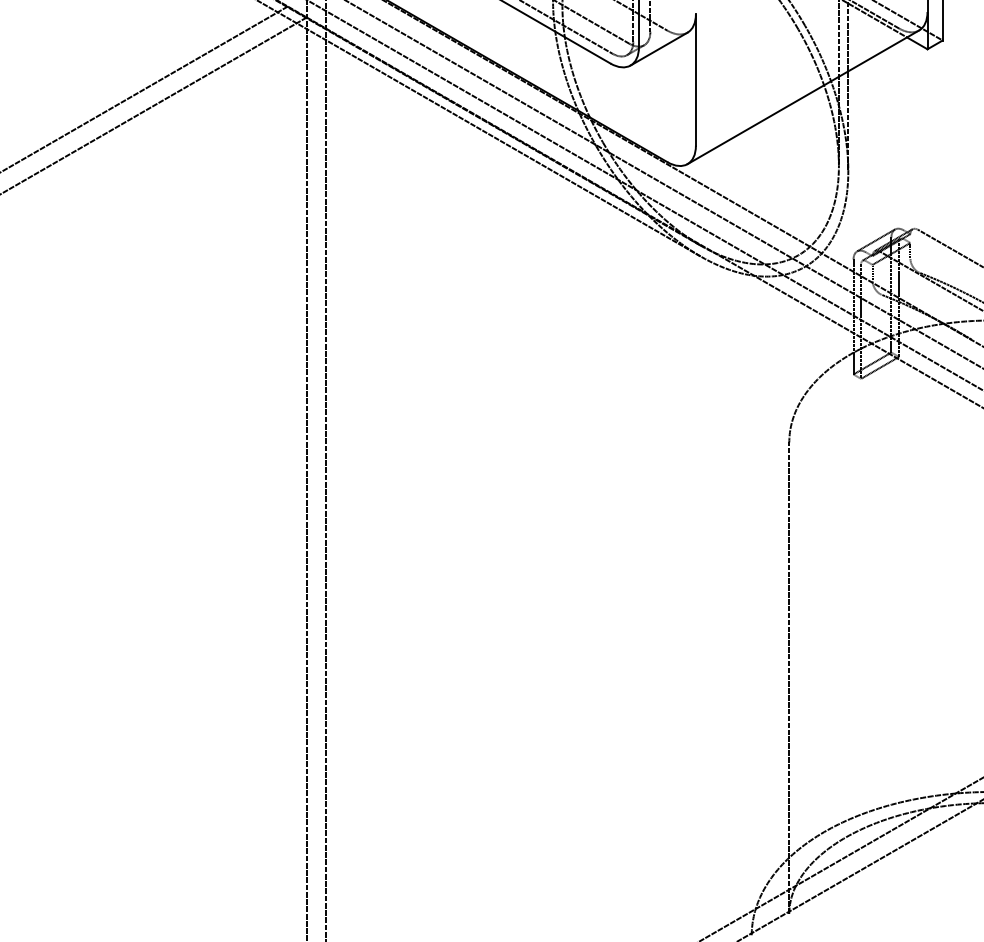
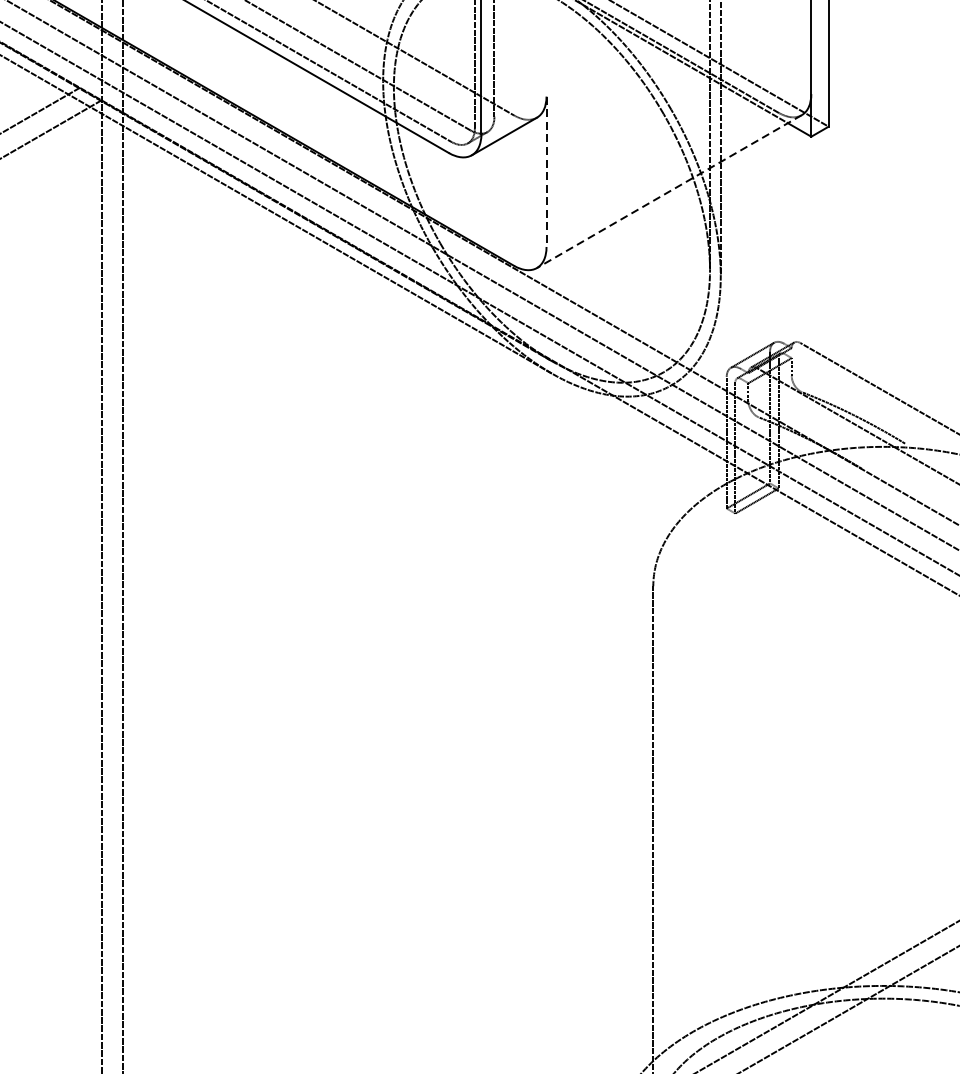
line: (695, 79) -> (546, 171), solid -> dashed
line: (803, 97) -> (669, 191), solid -> dashed

